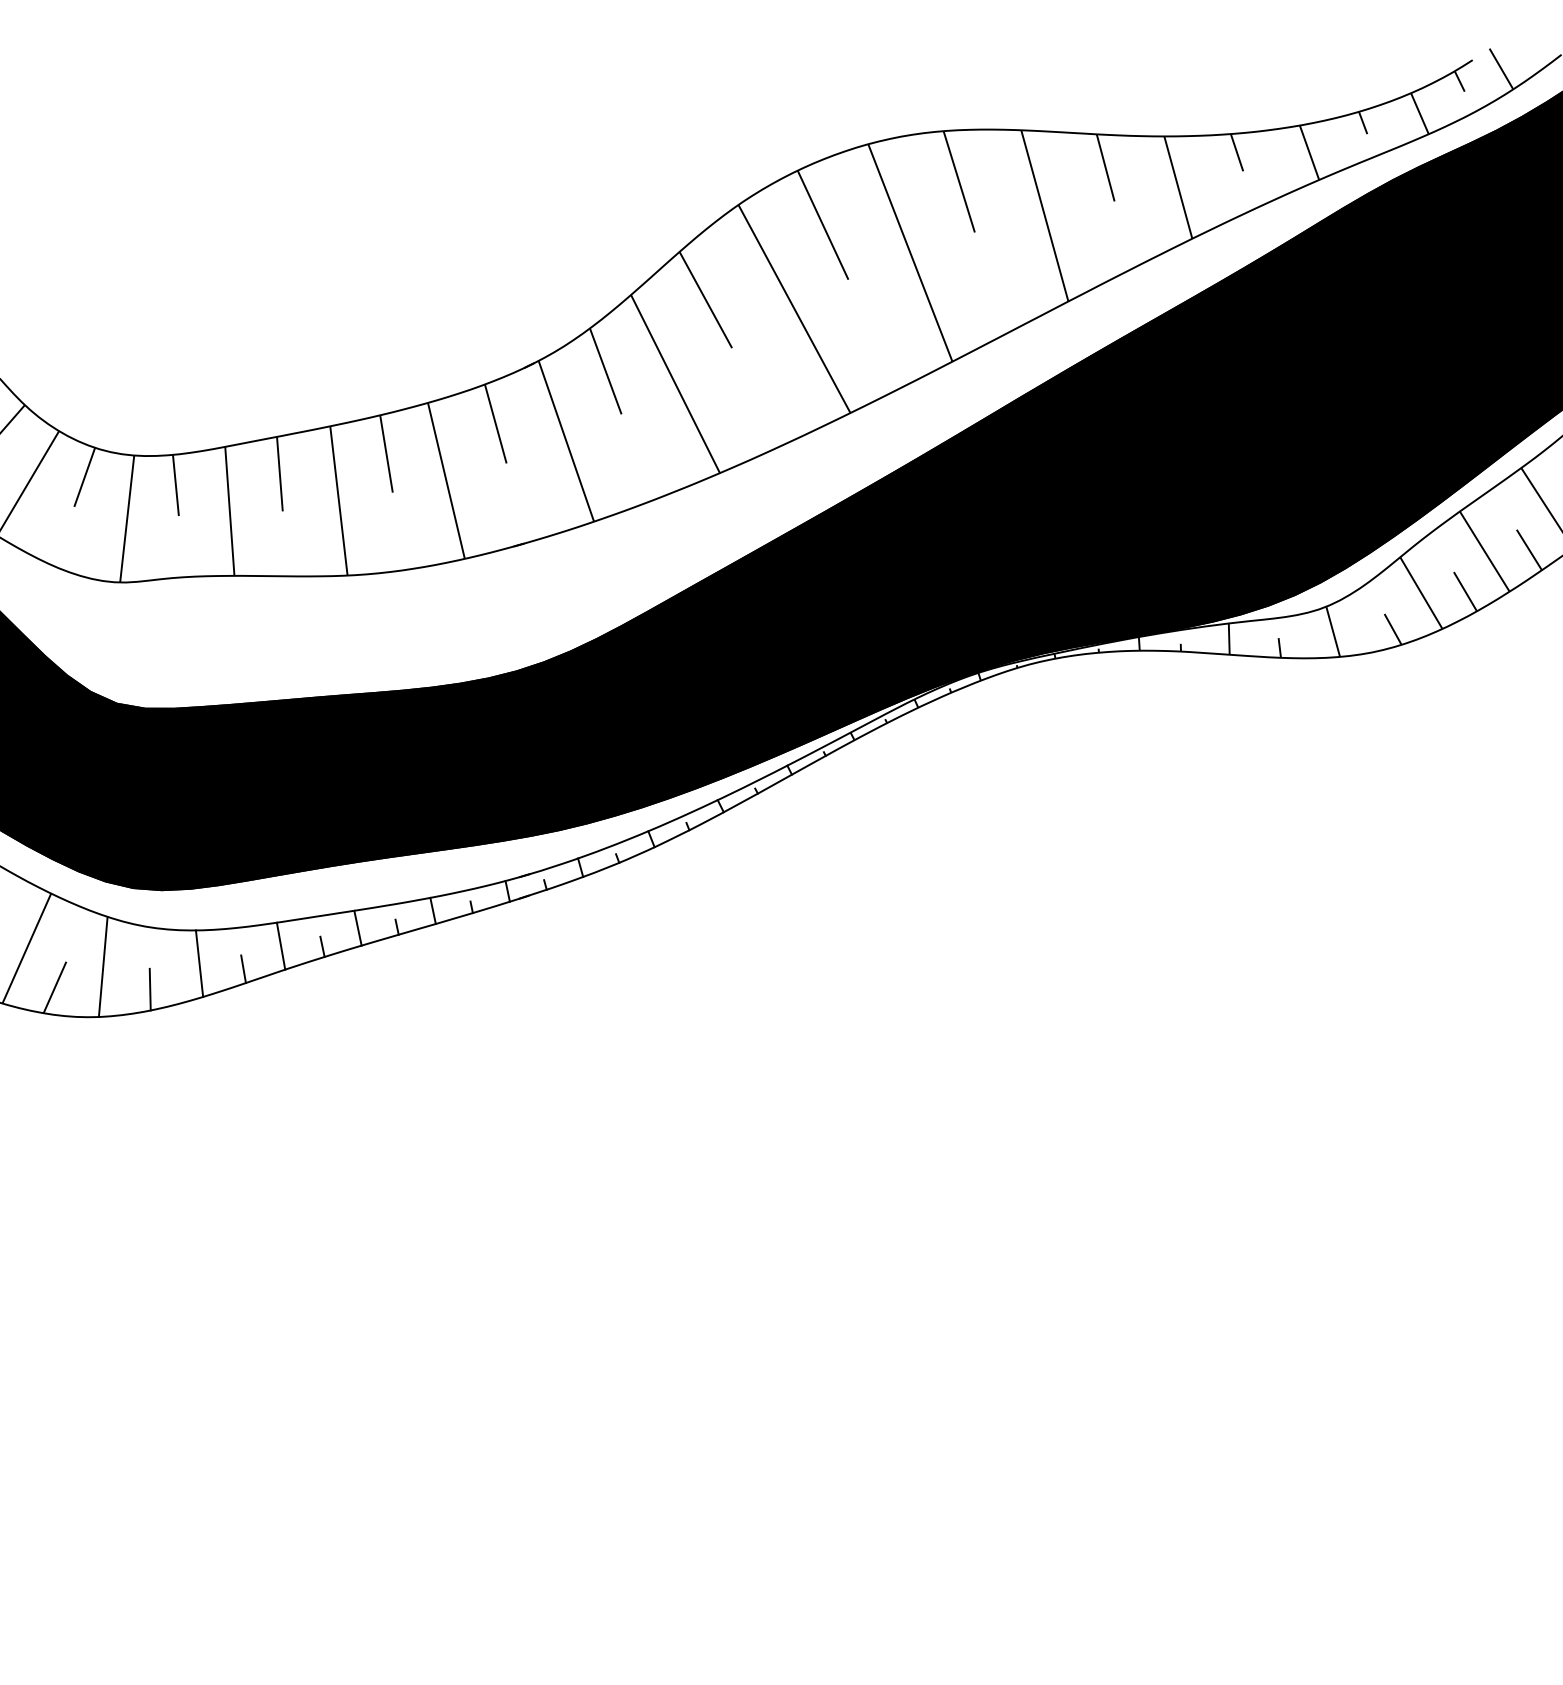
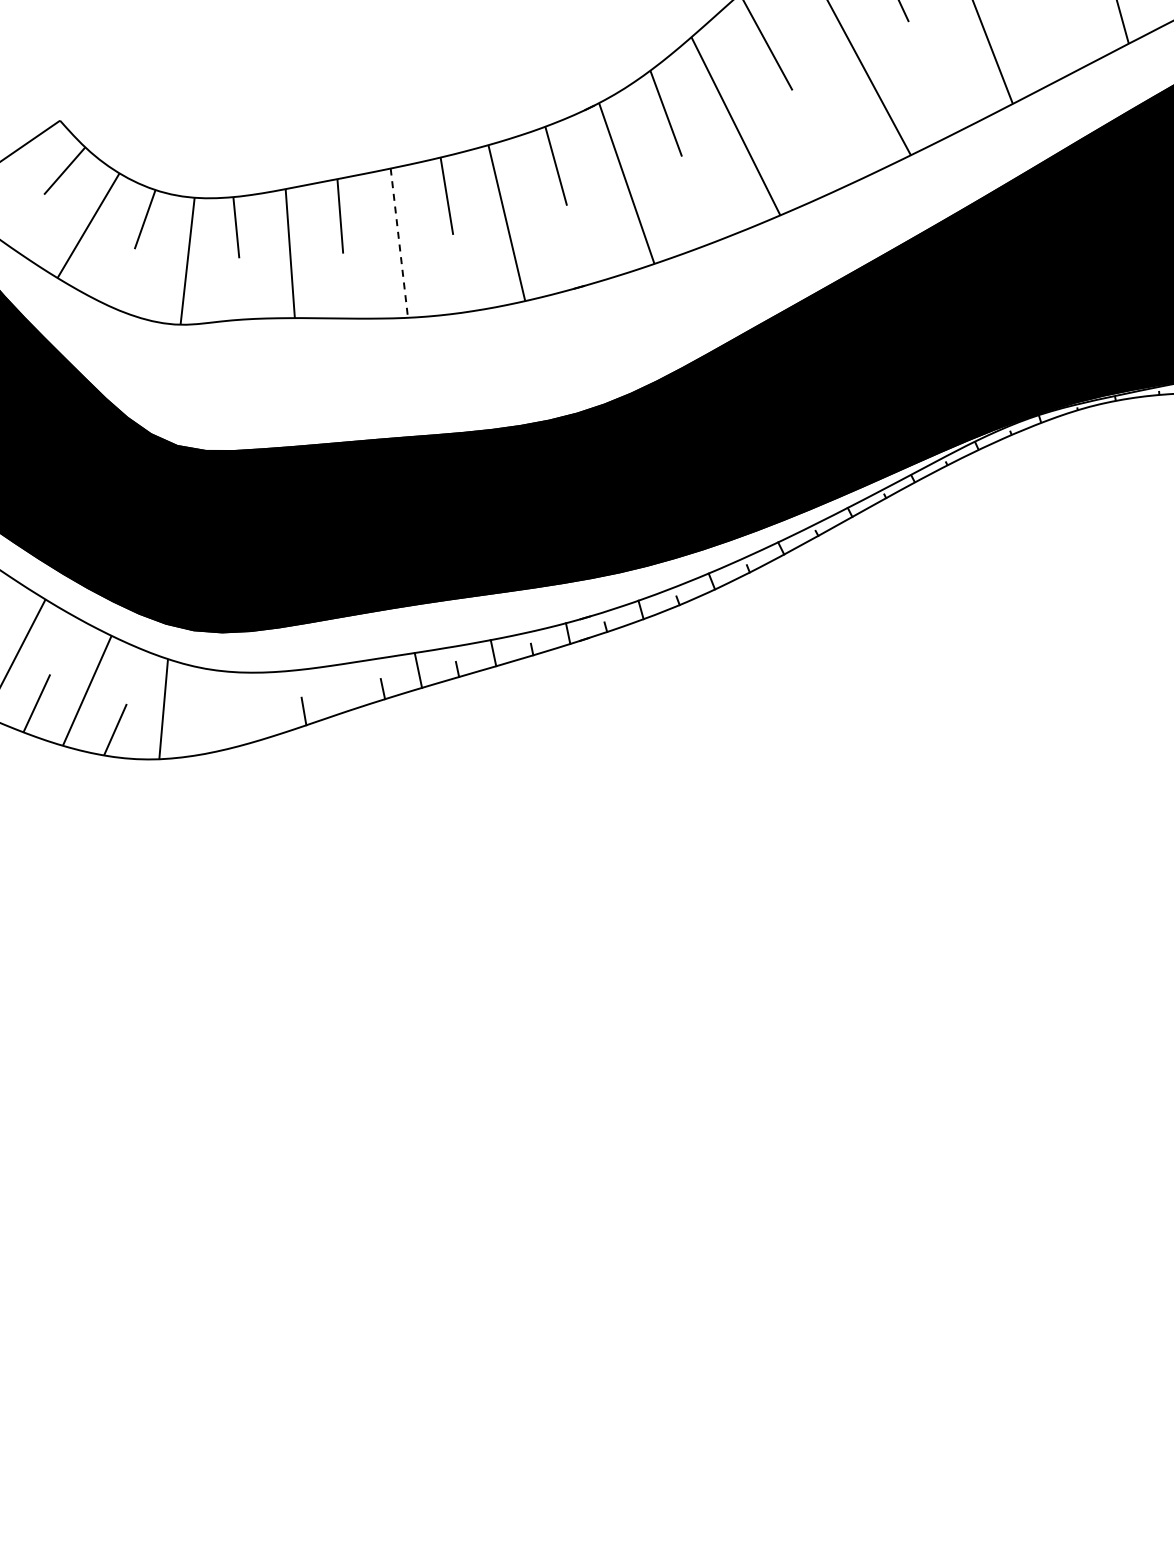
line: (338, 501) -> (398, 243), solid -> dashed
line: (280, 945) -> (340, 687), removed
line: (199, 963) -> (259, 705), removed
line: (149, 989) -> (209, 731), removed

